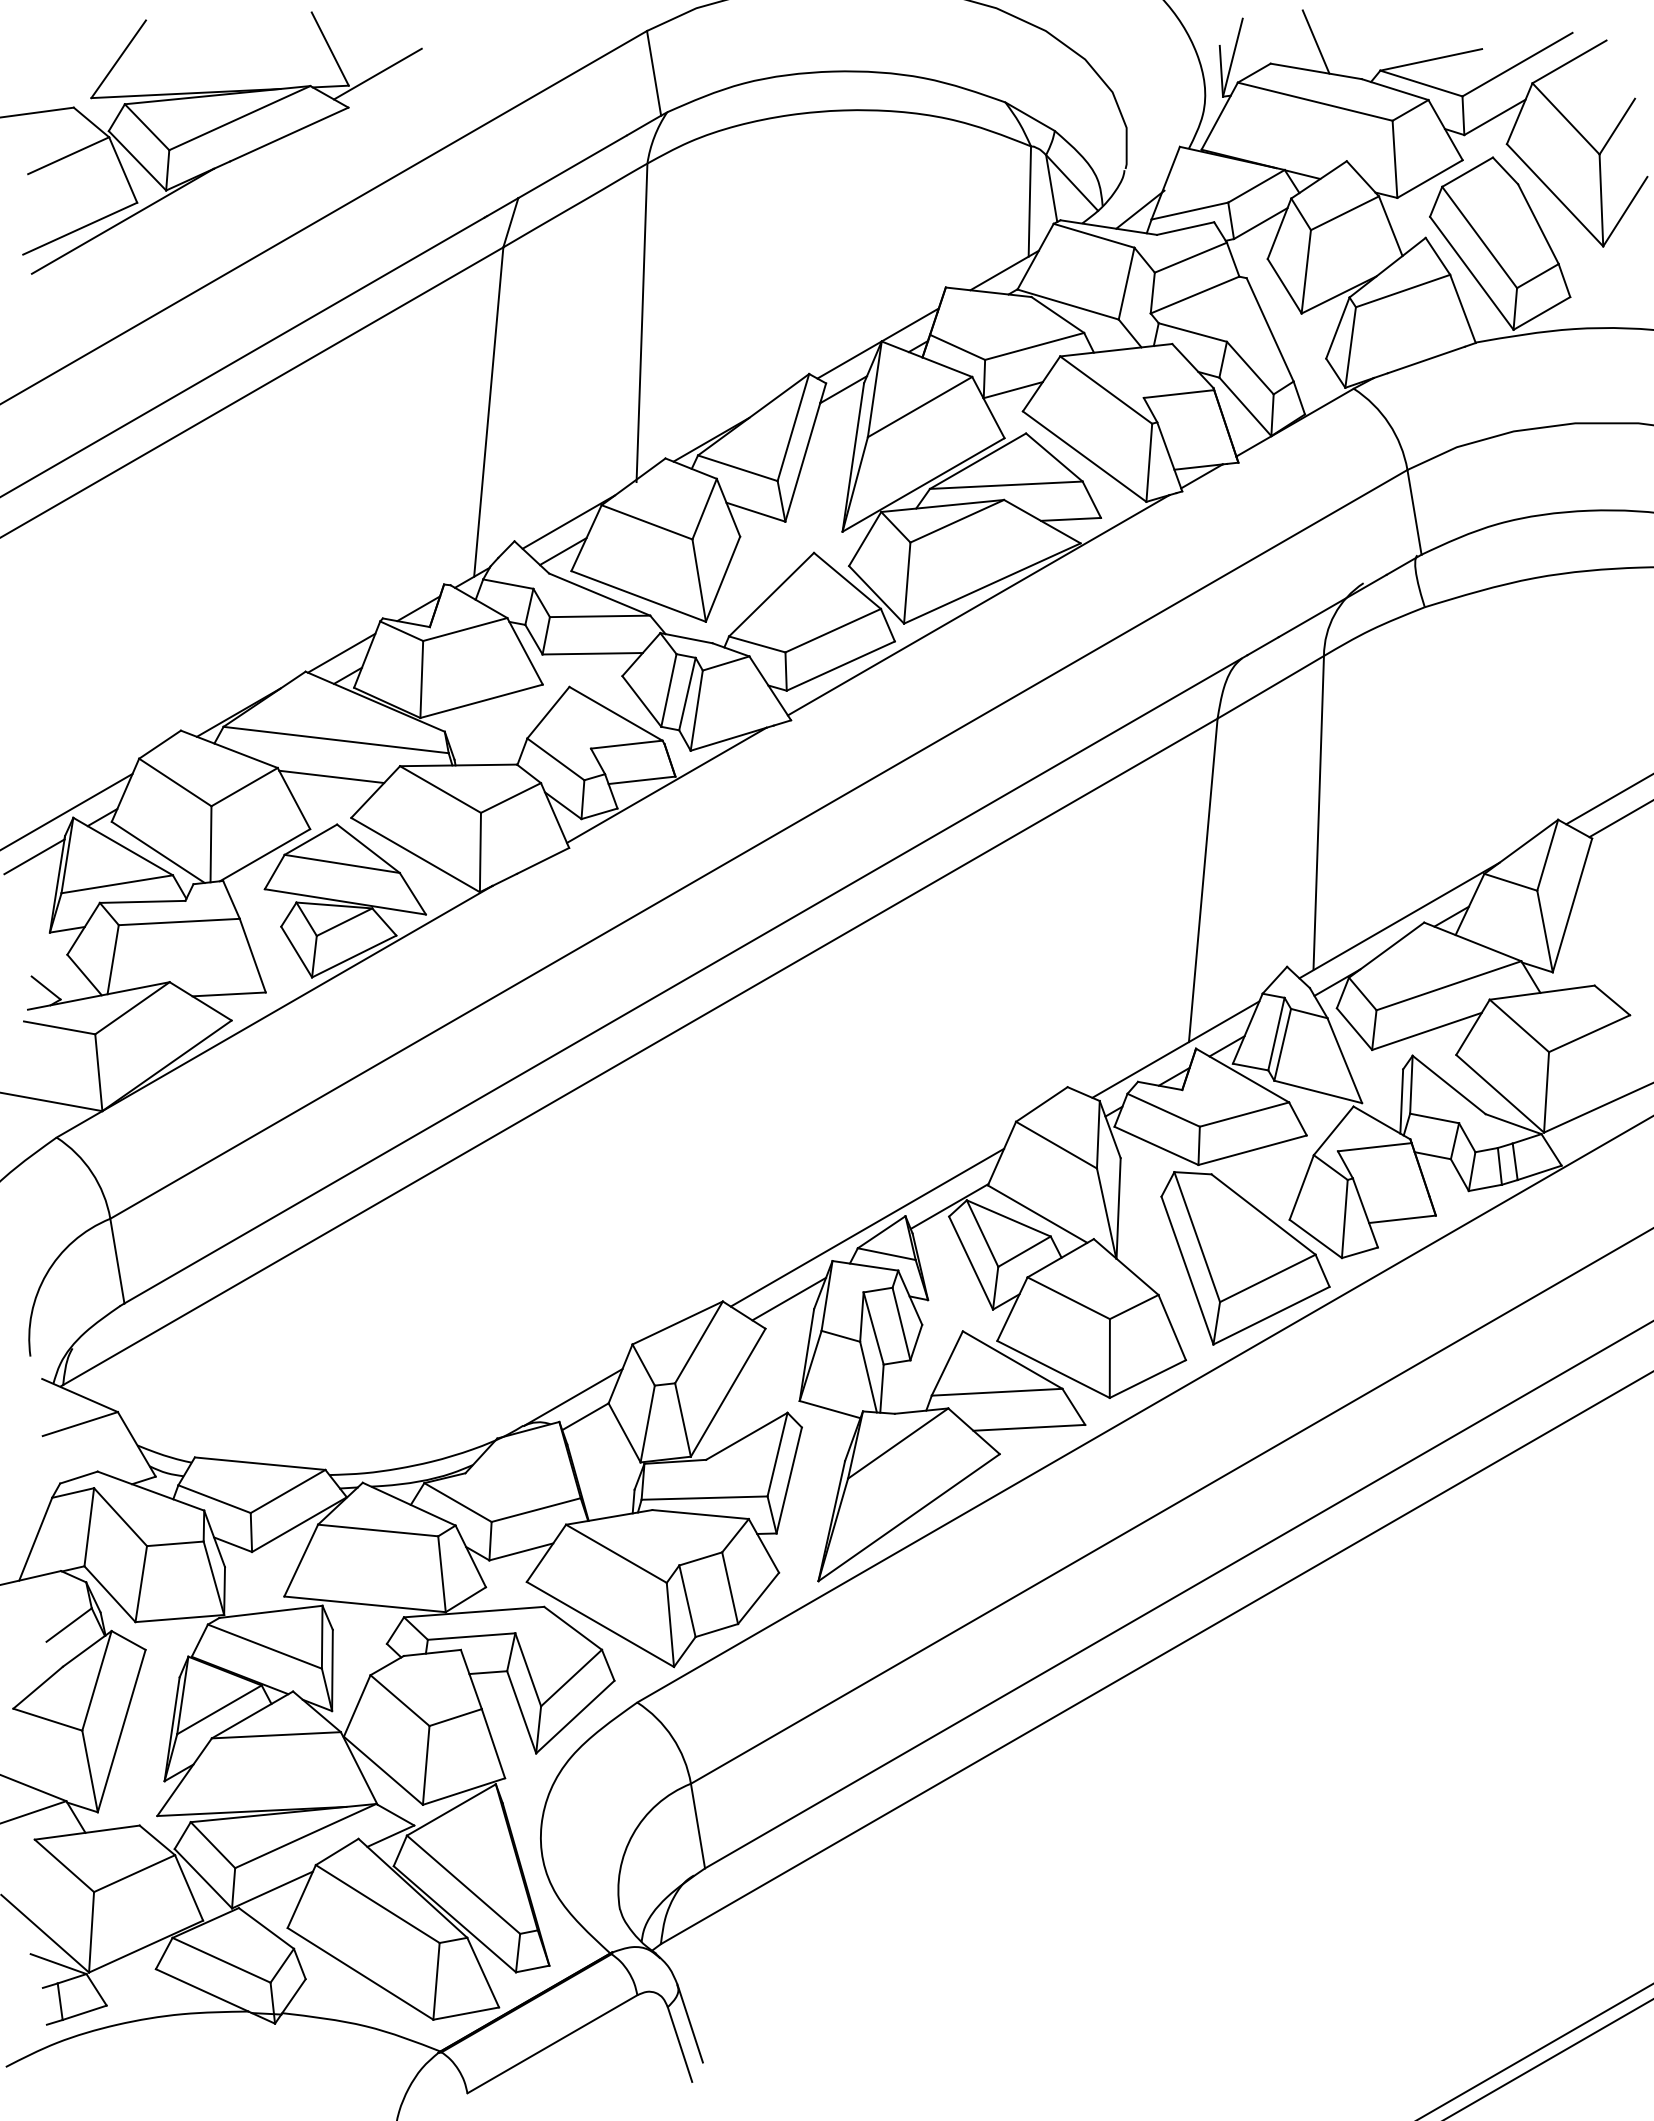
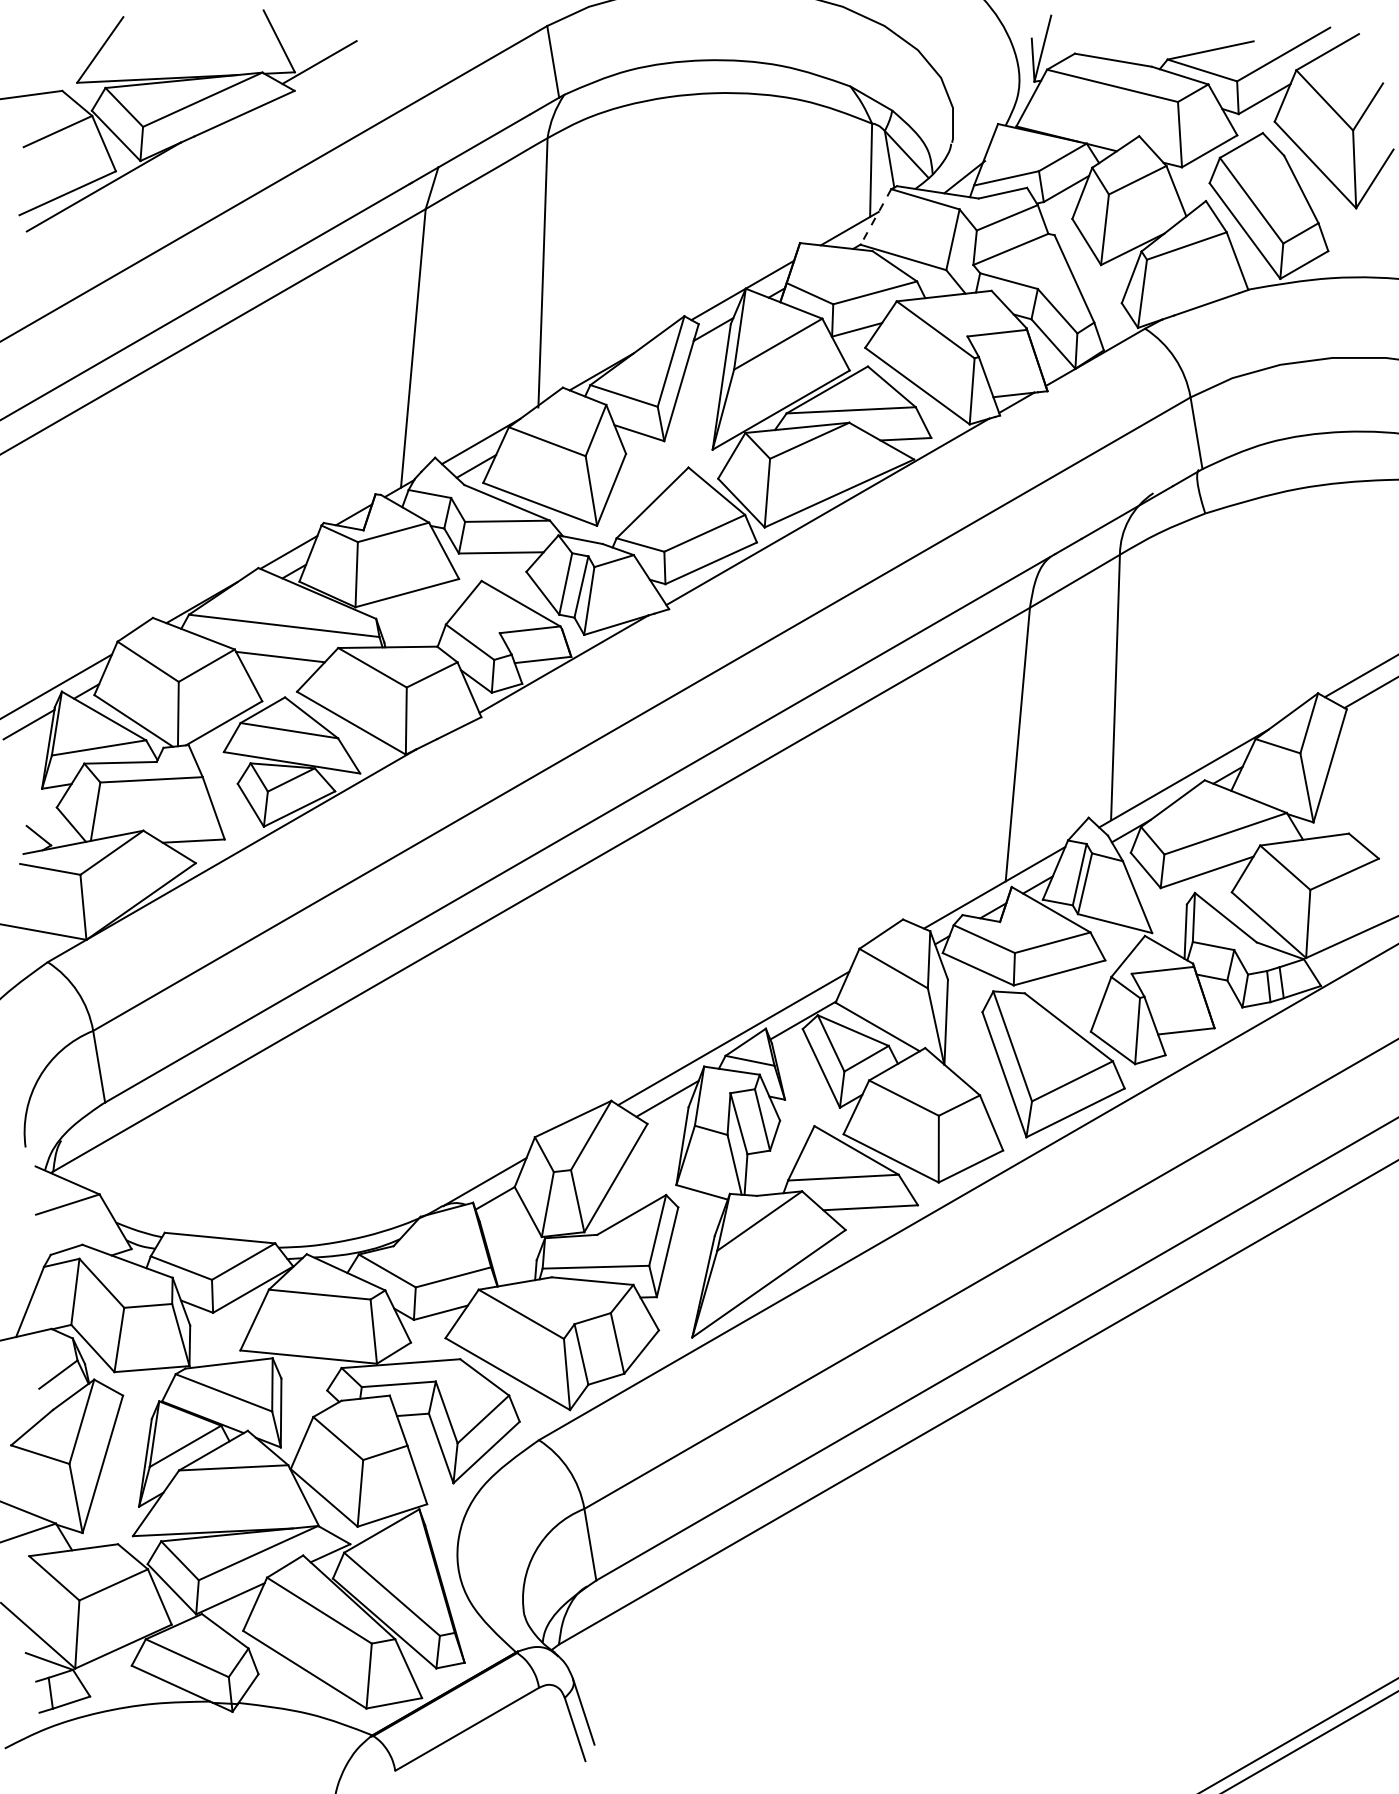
line: (1315, 41) -> (1112, 34), removed
line: (1035, 256) -> (875, 216), solid -> dashed

